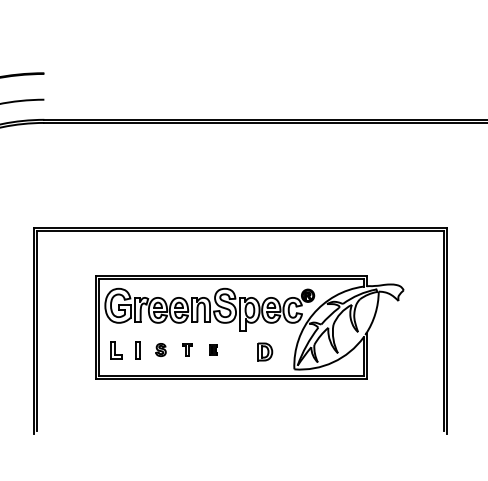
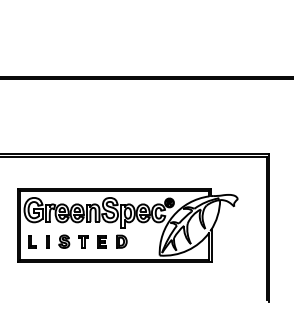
part: (160, 349) -> (63, 241), size x1.43
part: (187, 350) -> (83, 242), size x1.43
part: (213, 350) -> (101, 242), size x1.67
part: (265, 351) -> (121, 241), moved

